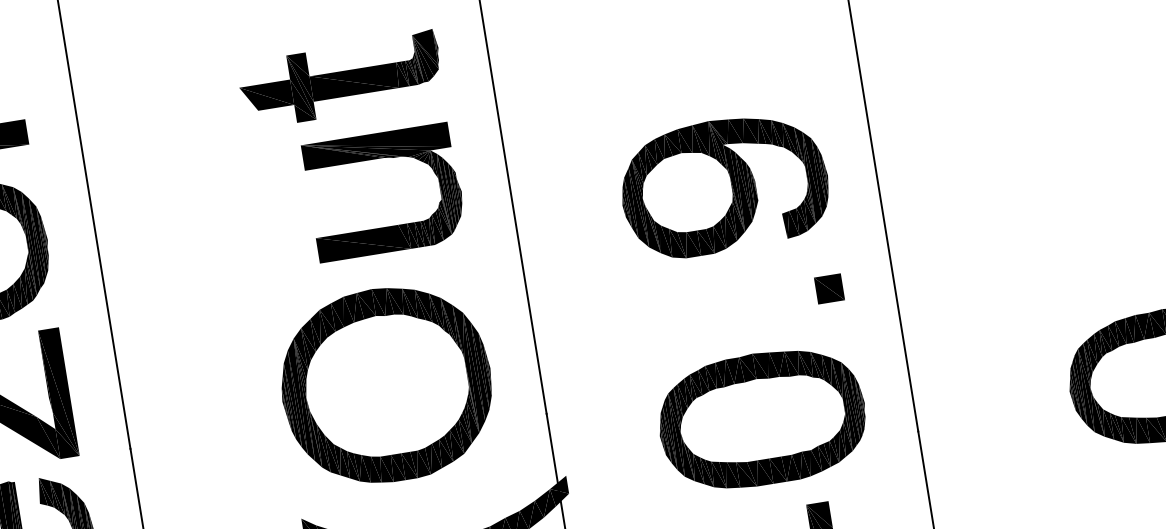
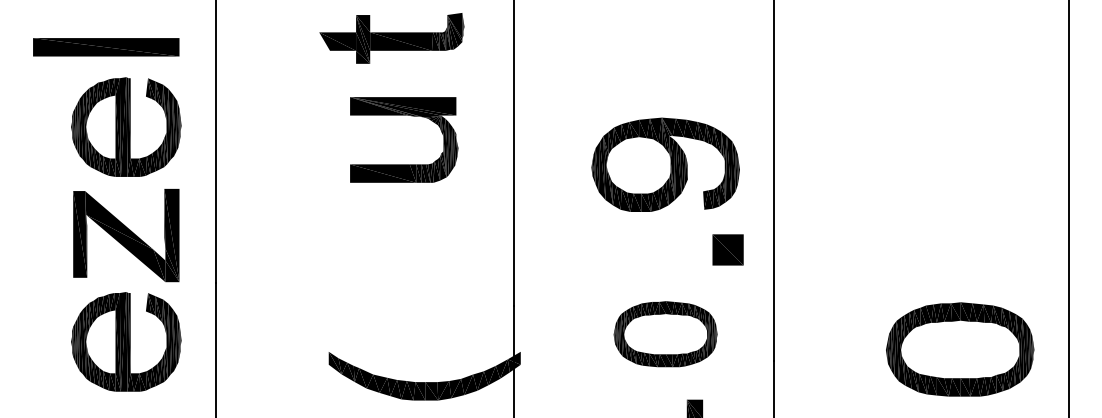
part: (340, 80) -> (391, 38), moved
part: (379, 158) -> (404, 115), moved
part: (828, 288) -> (727, 249), size x1.6
part: (385, 384) -> (403, 266), removed
part: (762, 419) -> (665, 334), size x0.7

